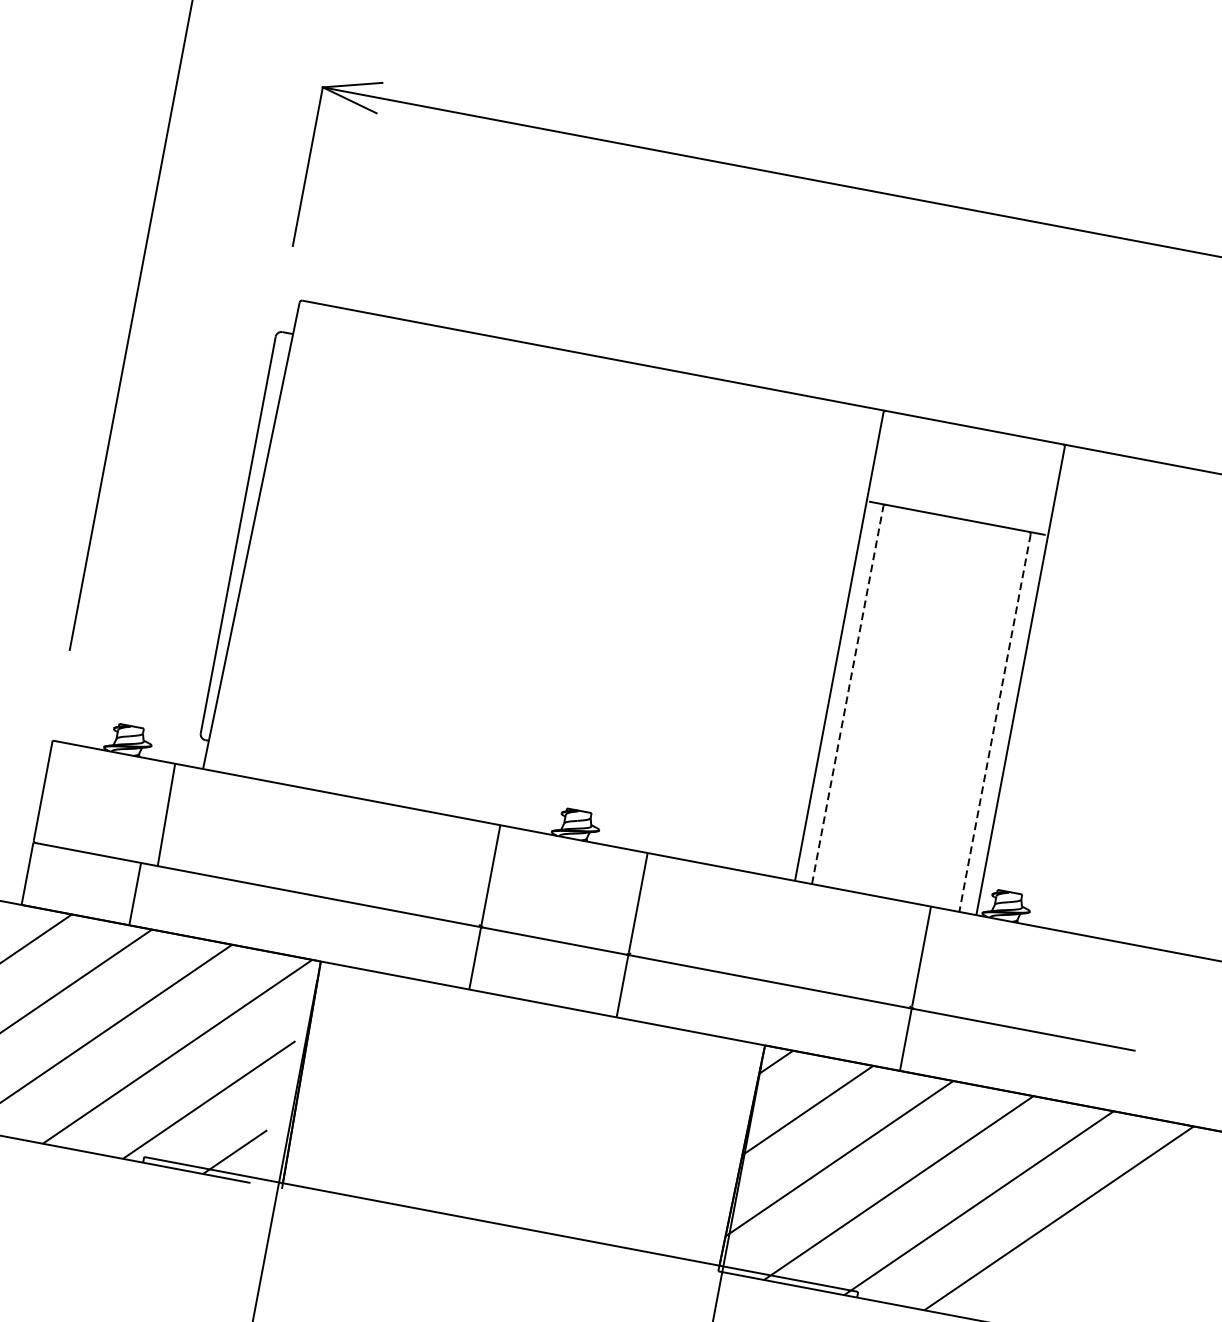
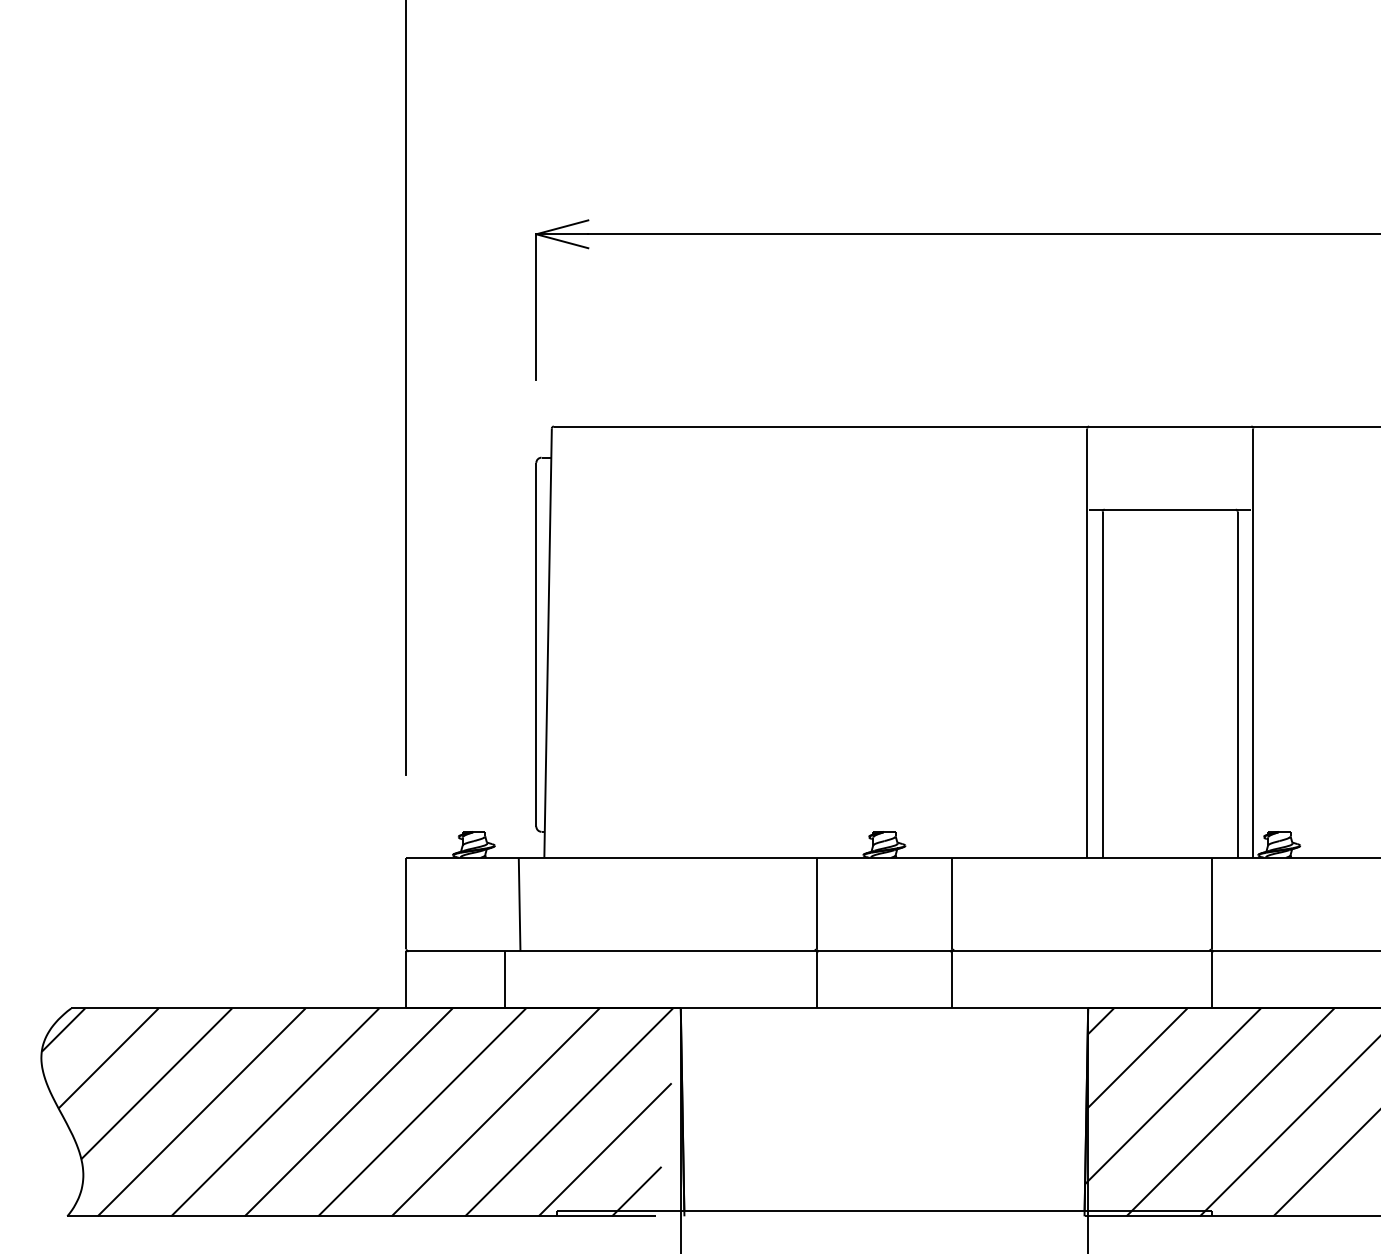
line: (847, 695) -> (1102, 684), dashed -> solid
line: (994, 723) -> (1237, 685), dashed -> solid

